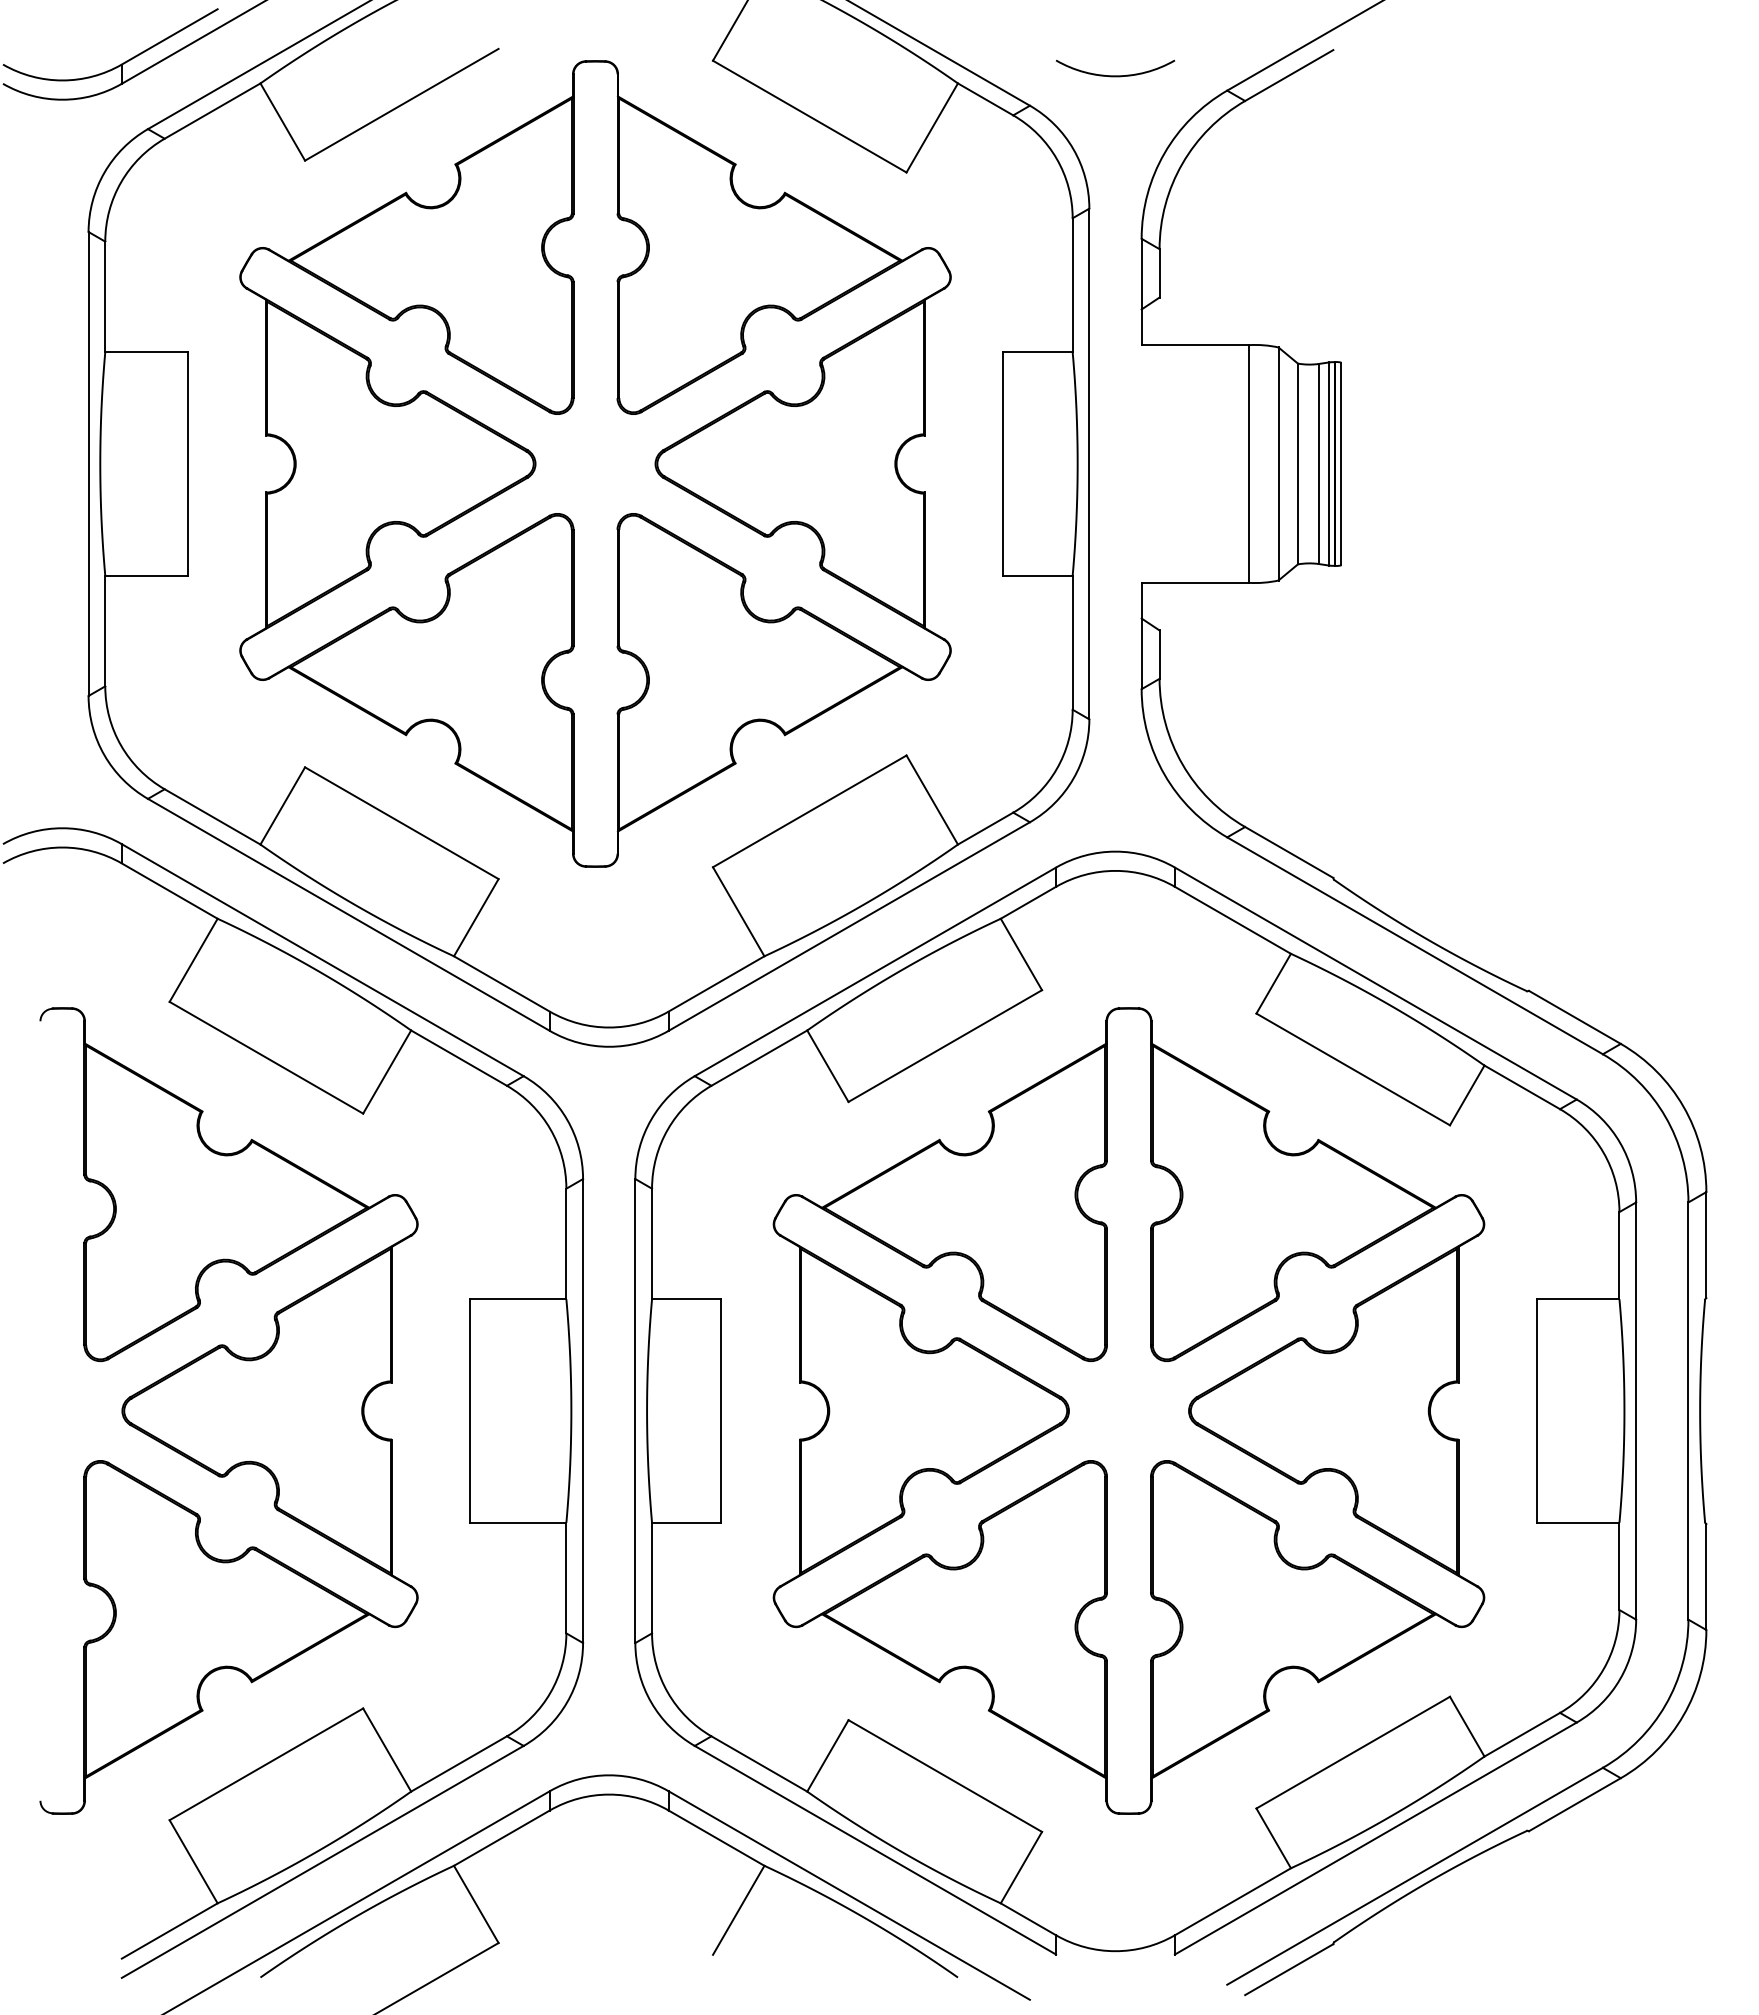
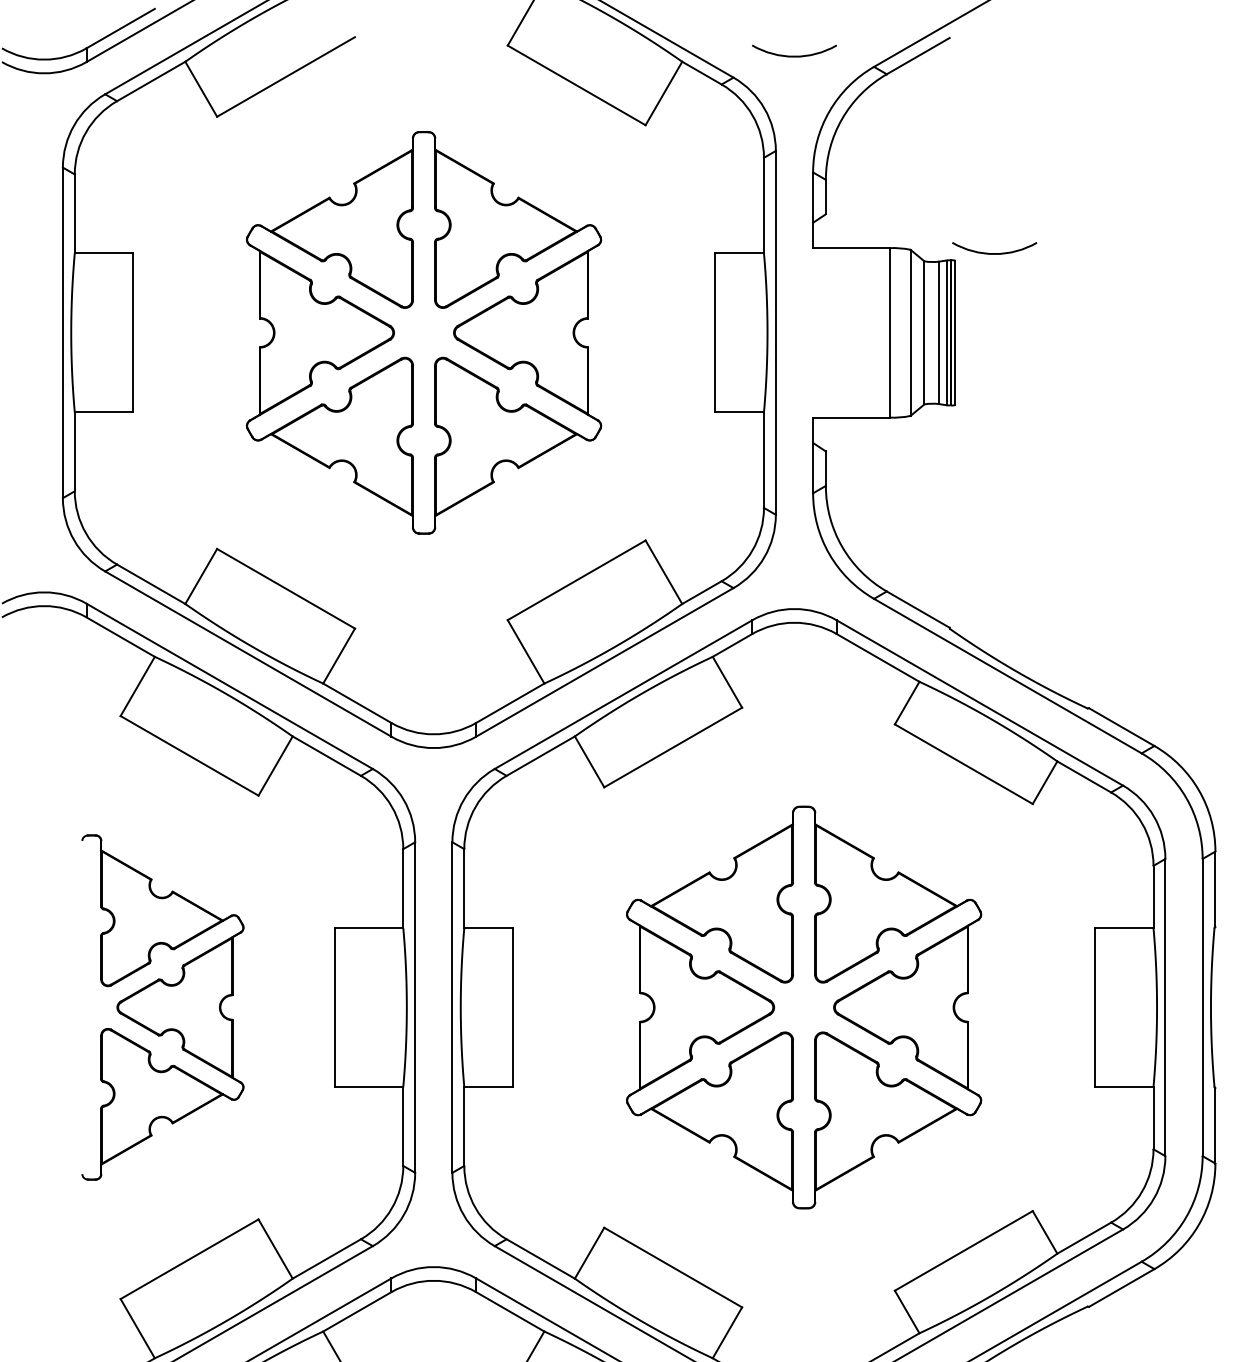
arc: (1396, 352) -> (994, 253), added
part: (595, 463) -> (424, 332), size x0.7
part: (228, 1410) -> (162, 1007), size x0.6
part: (1128, 1410) -> (803, 1007), size x0.7

